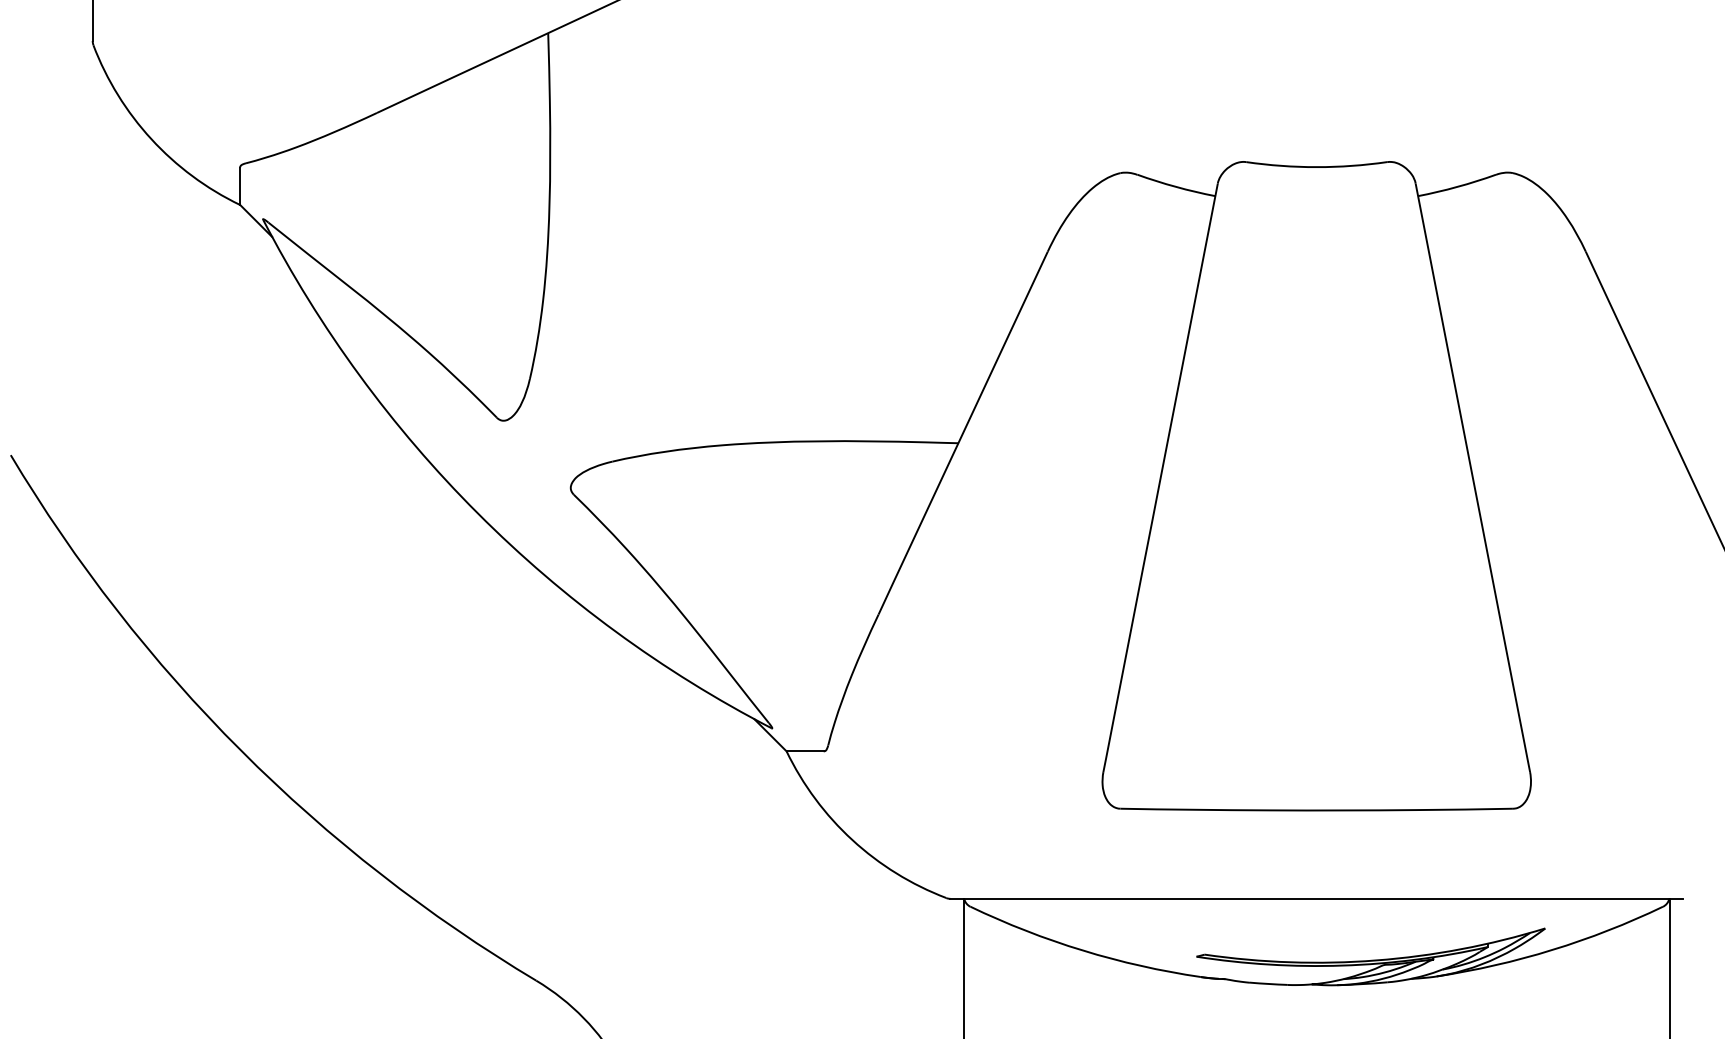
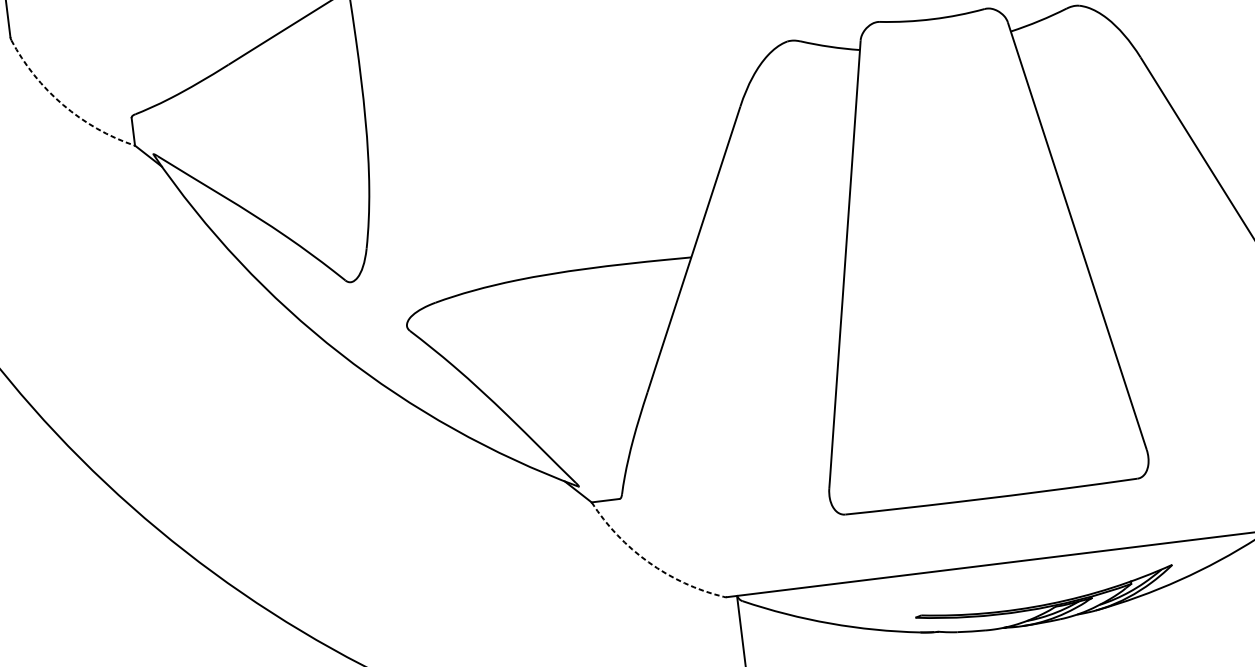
arc: (151, 139) -> (63, 105), solid -> dashed
arc: (852, 840) -> (648, 562), solid -> dashed

